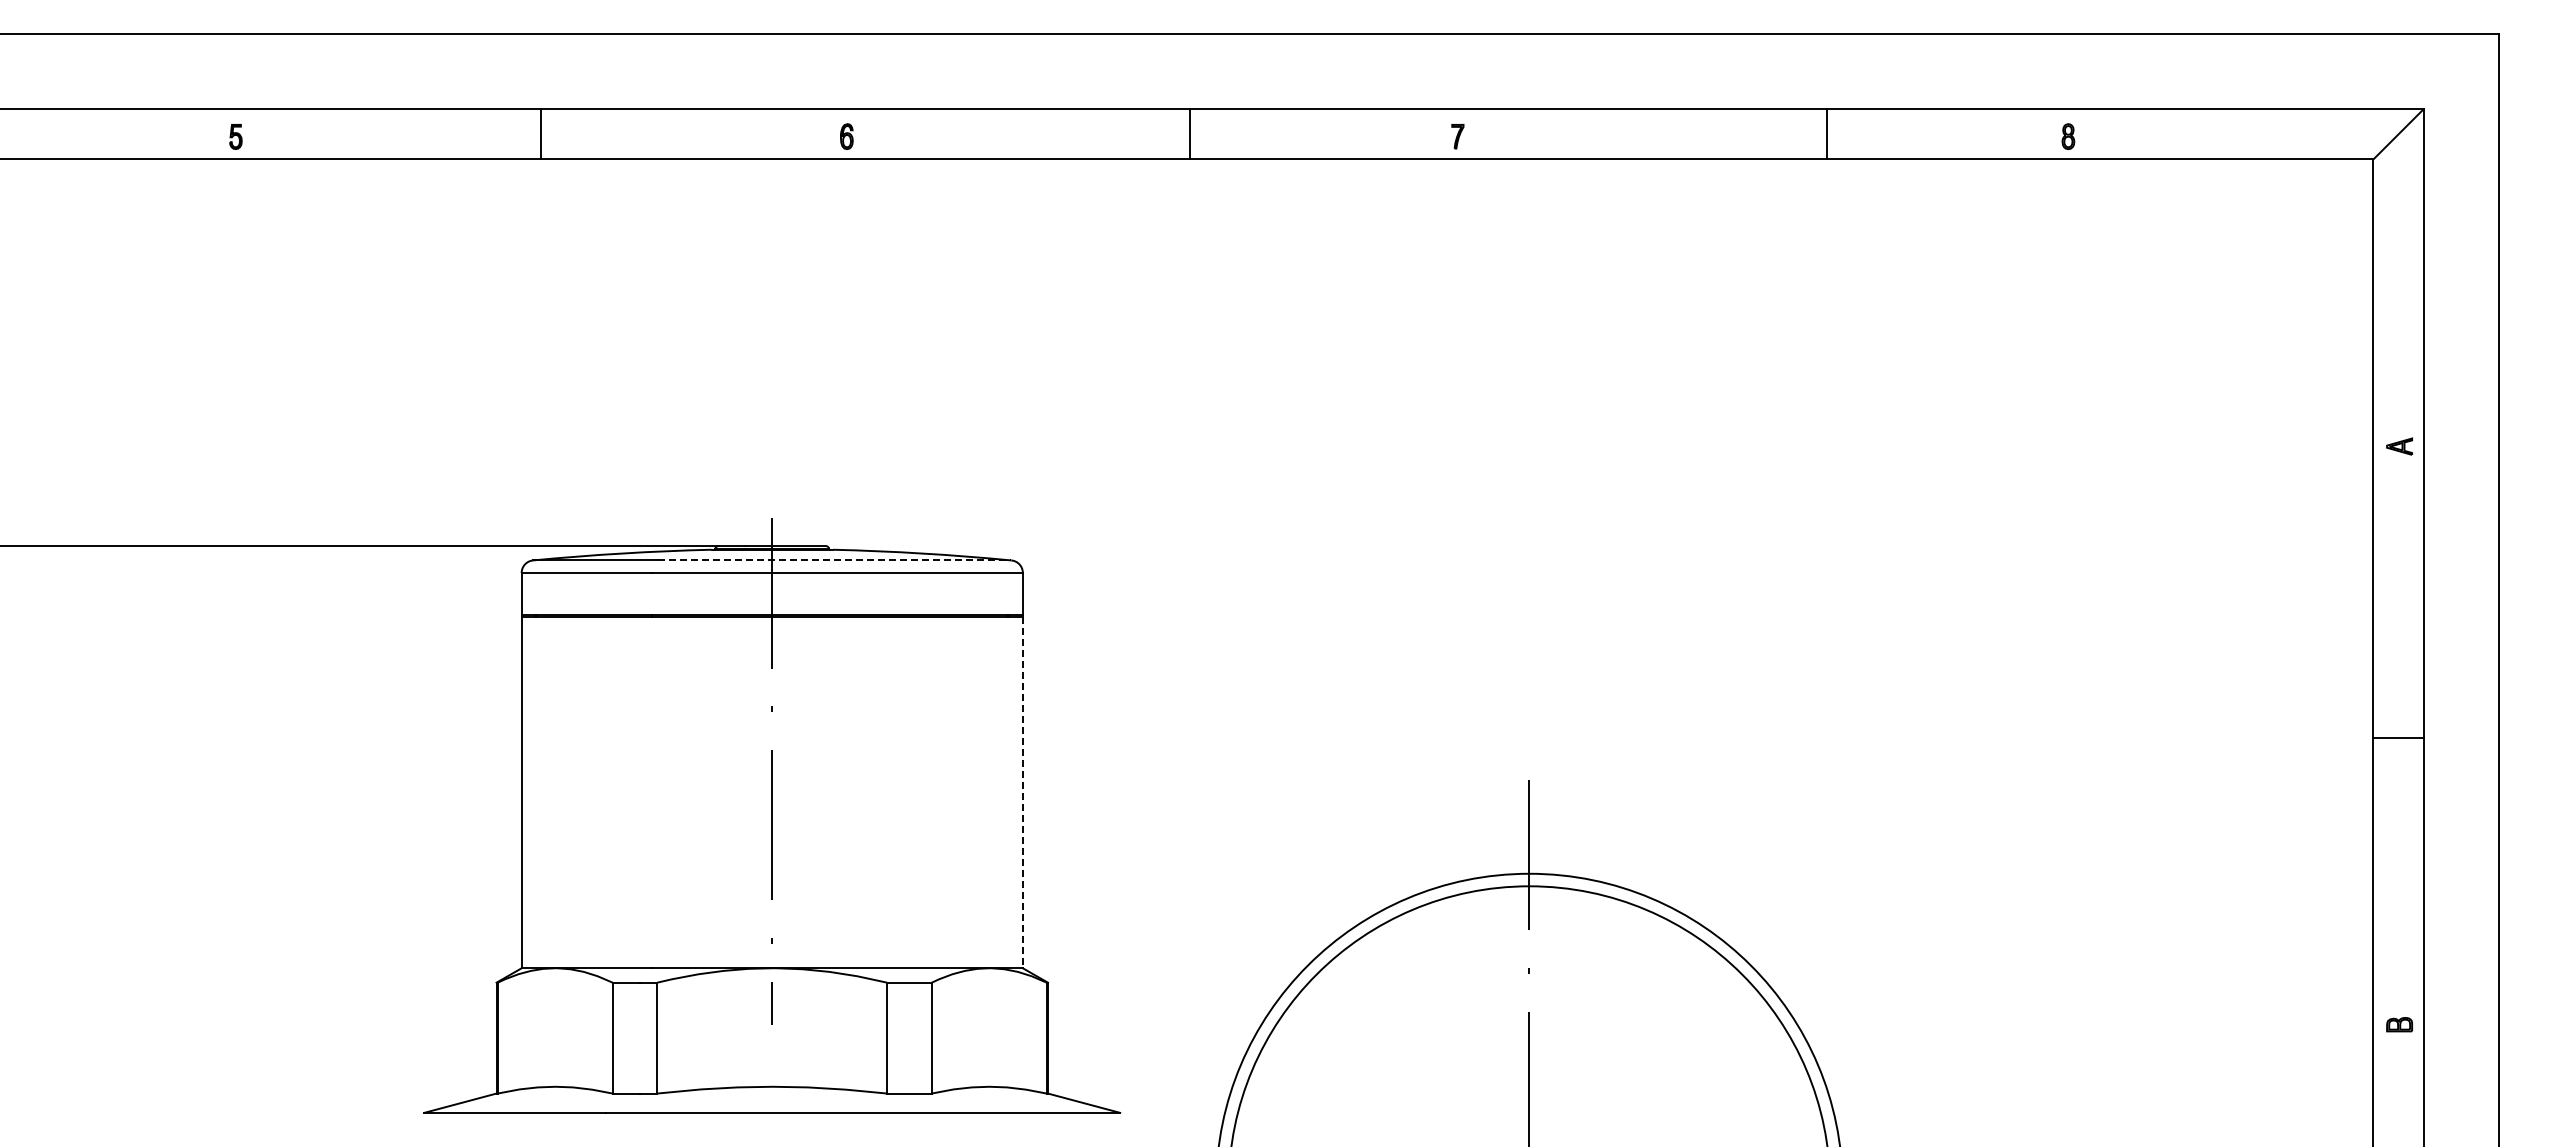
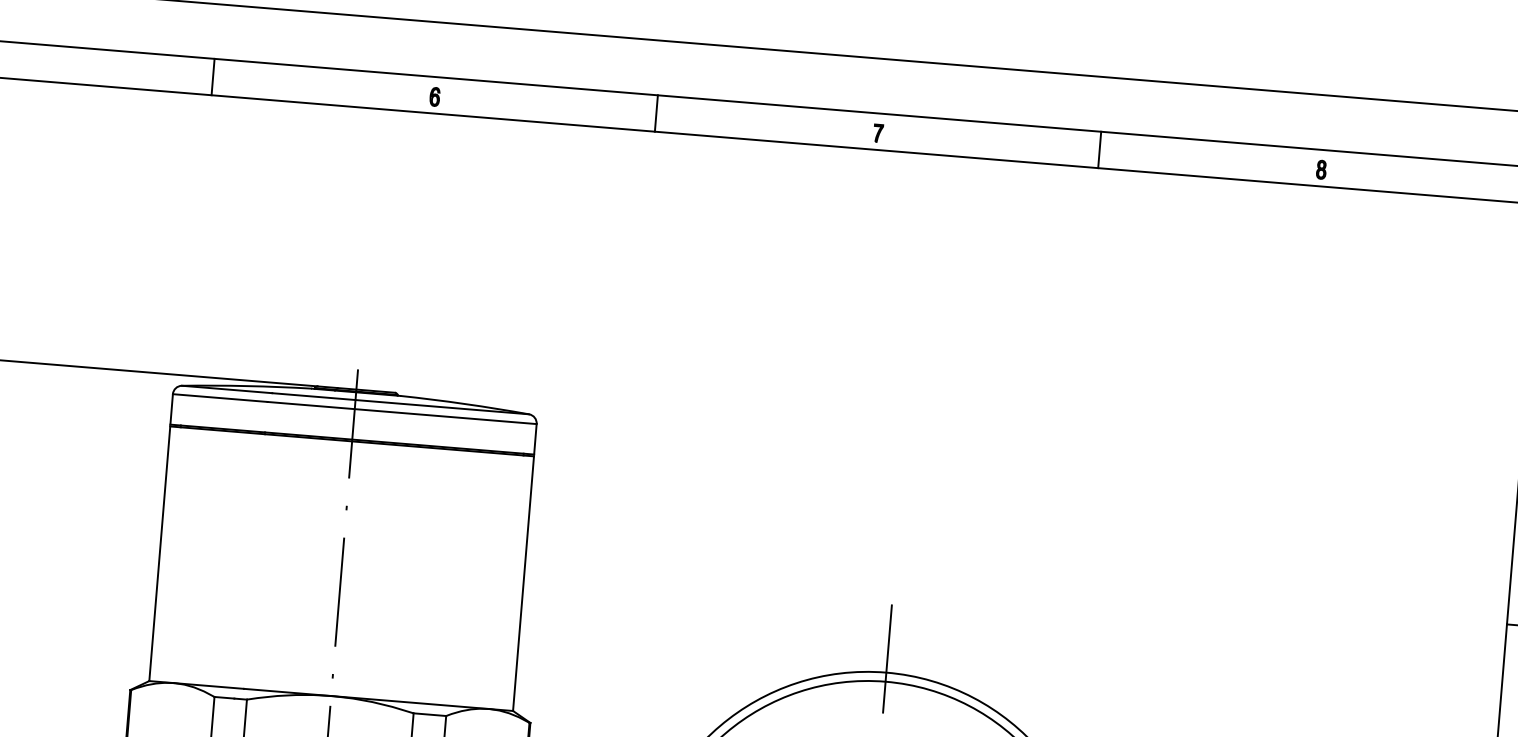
line: (1189, 134) -> (656, 113), moved
line: (1826, 134) -> (1099, 150), moved
line: (834, 560) -> (400, 403), dashed -> solid
line: (1022, 793) -> (523, 584), dashed -> solid

